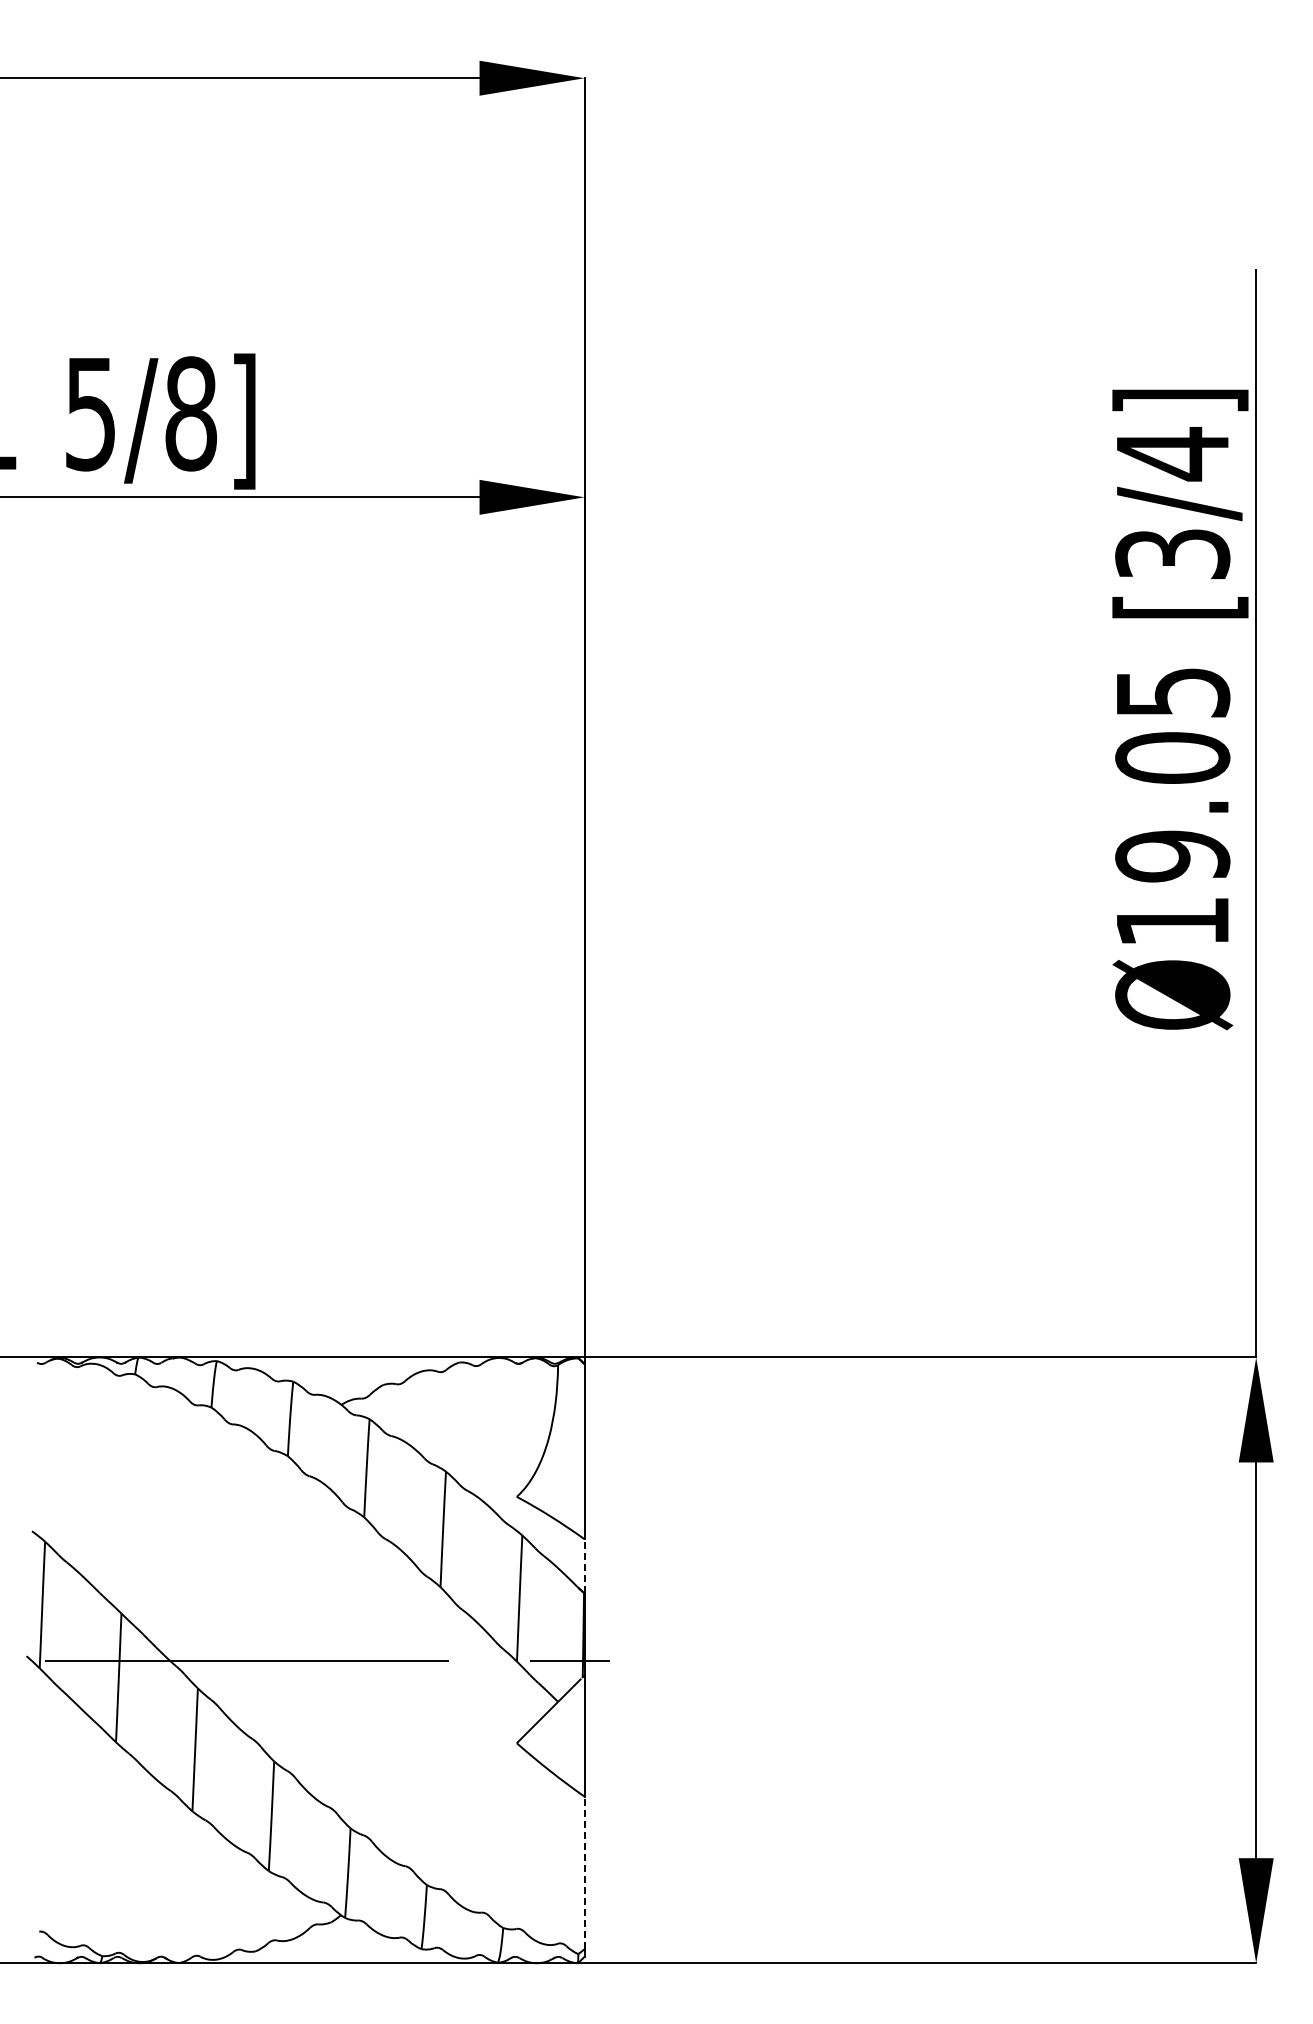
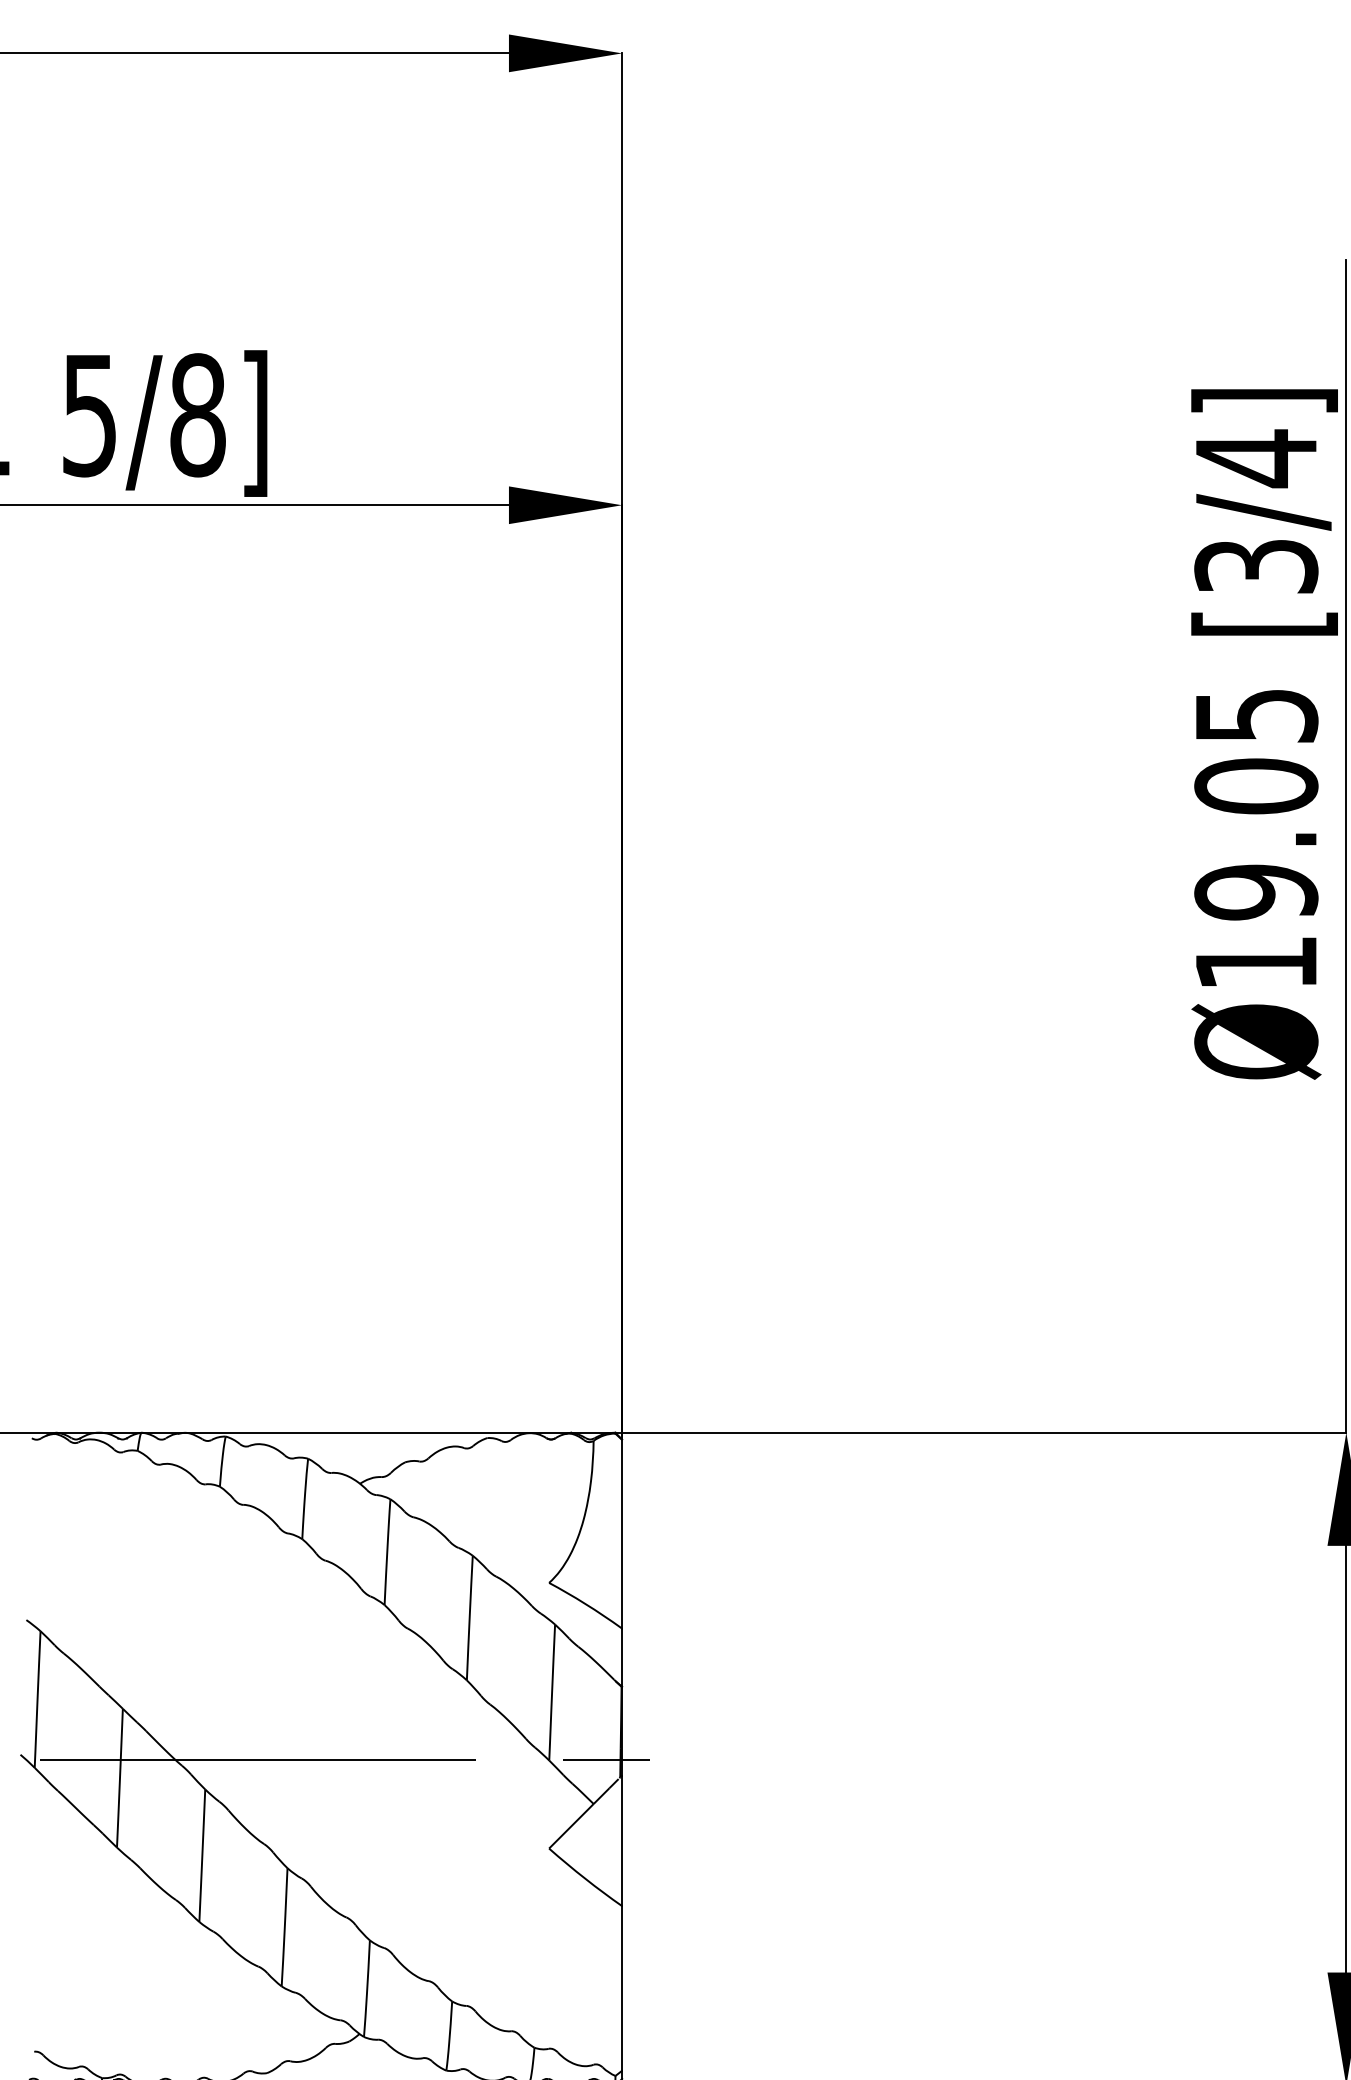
line: (584, 1566) -> (622, 1658), dashed -> solid
line: (584, 1872) -> (622, 1987), dashed -> solid

